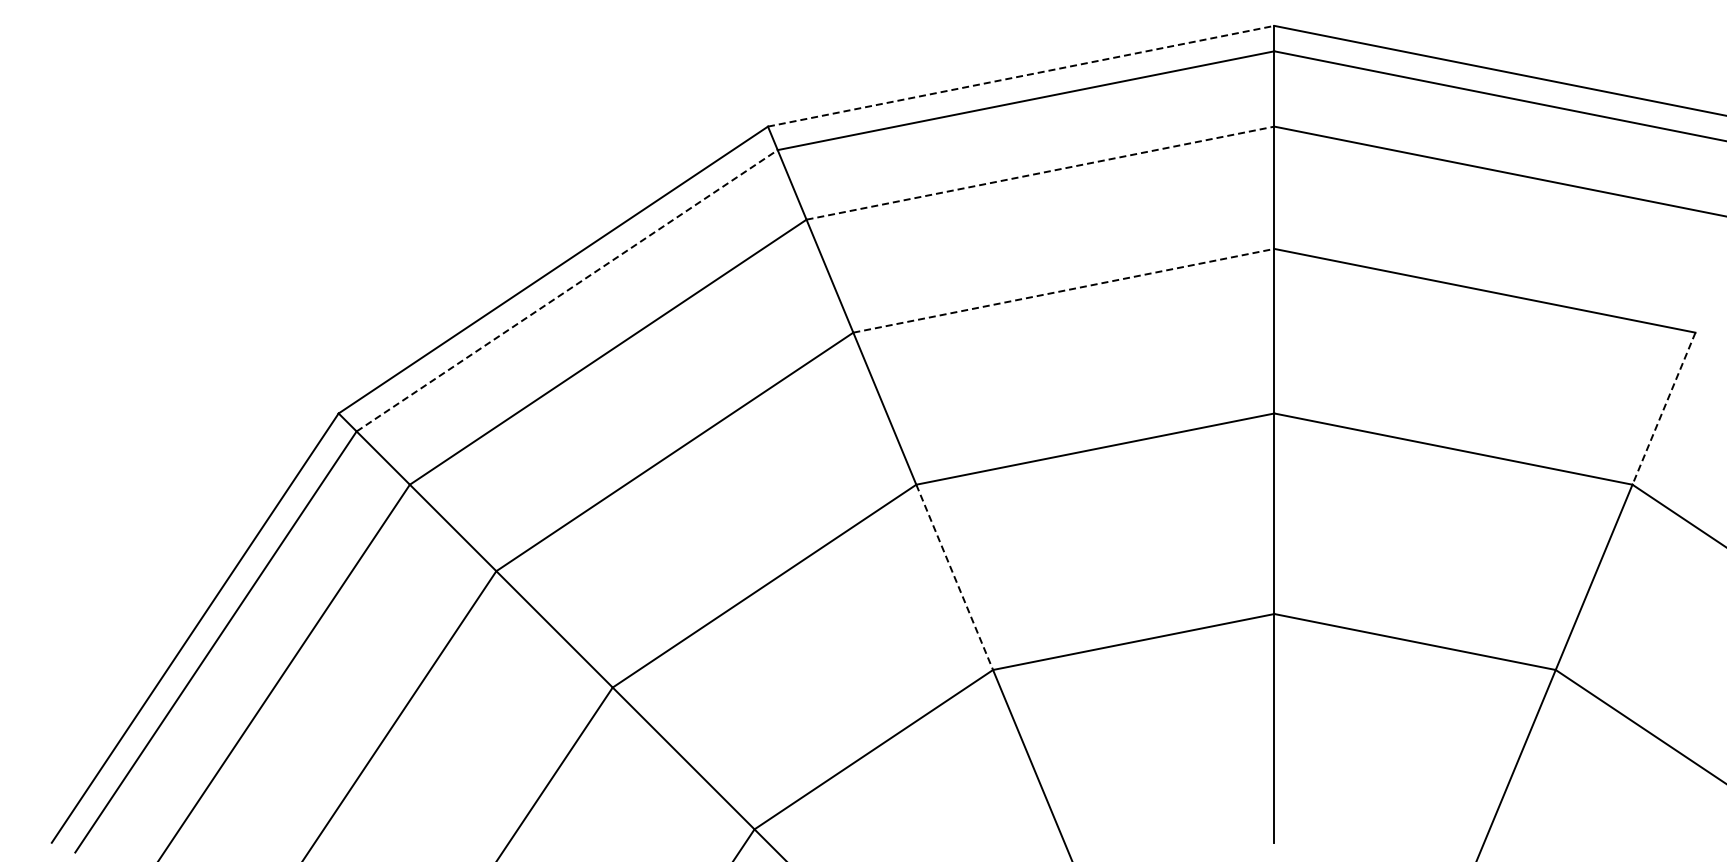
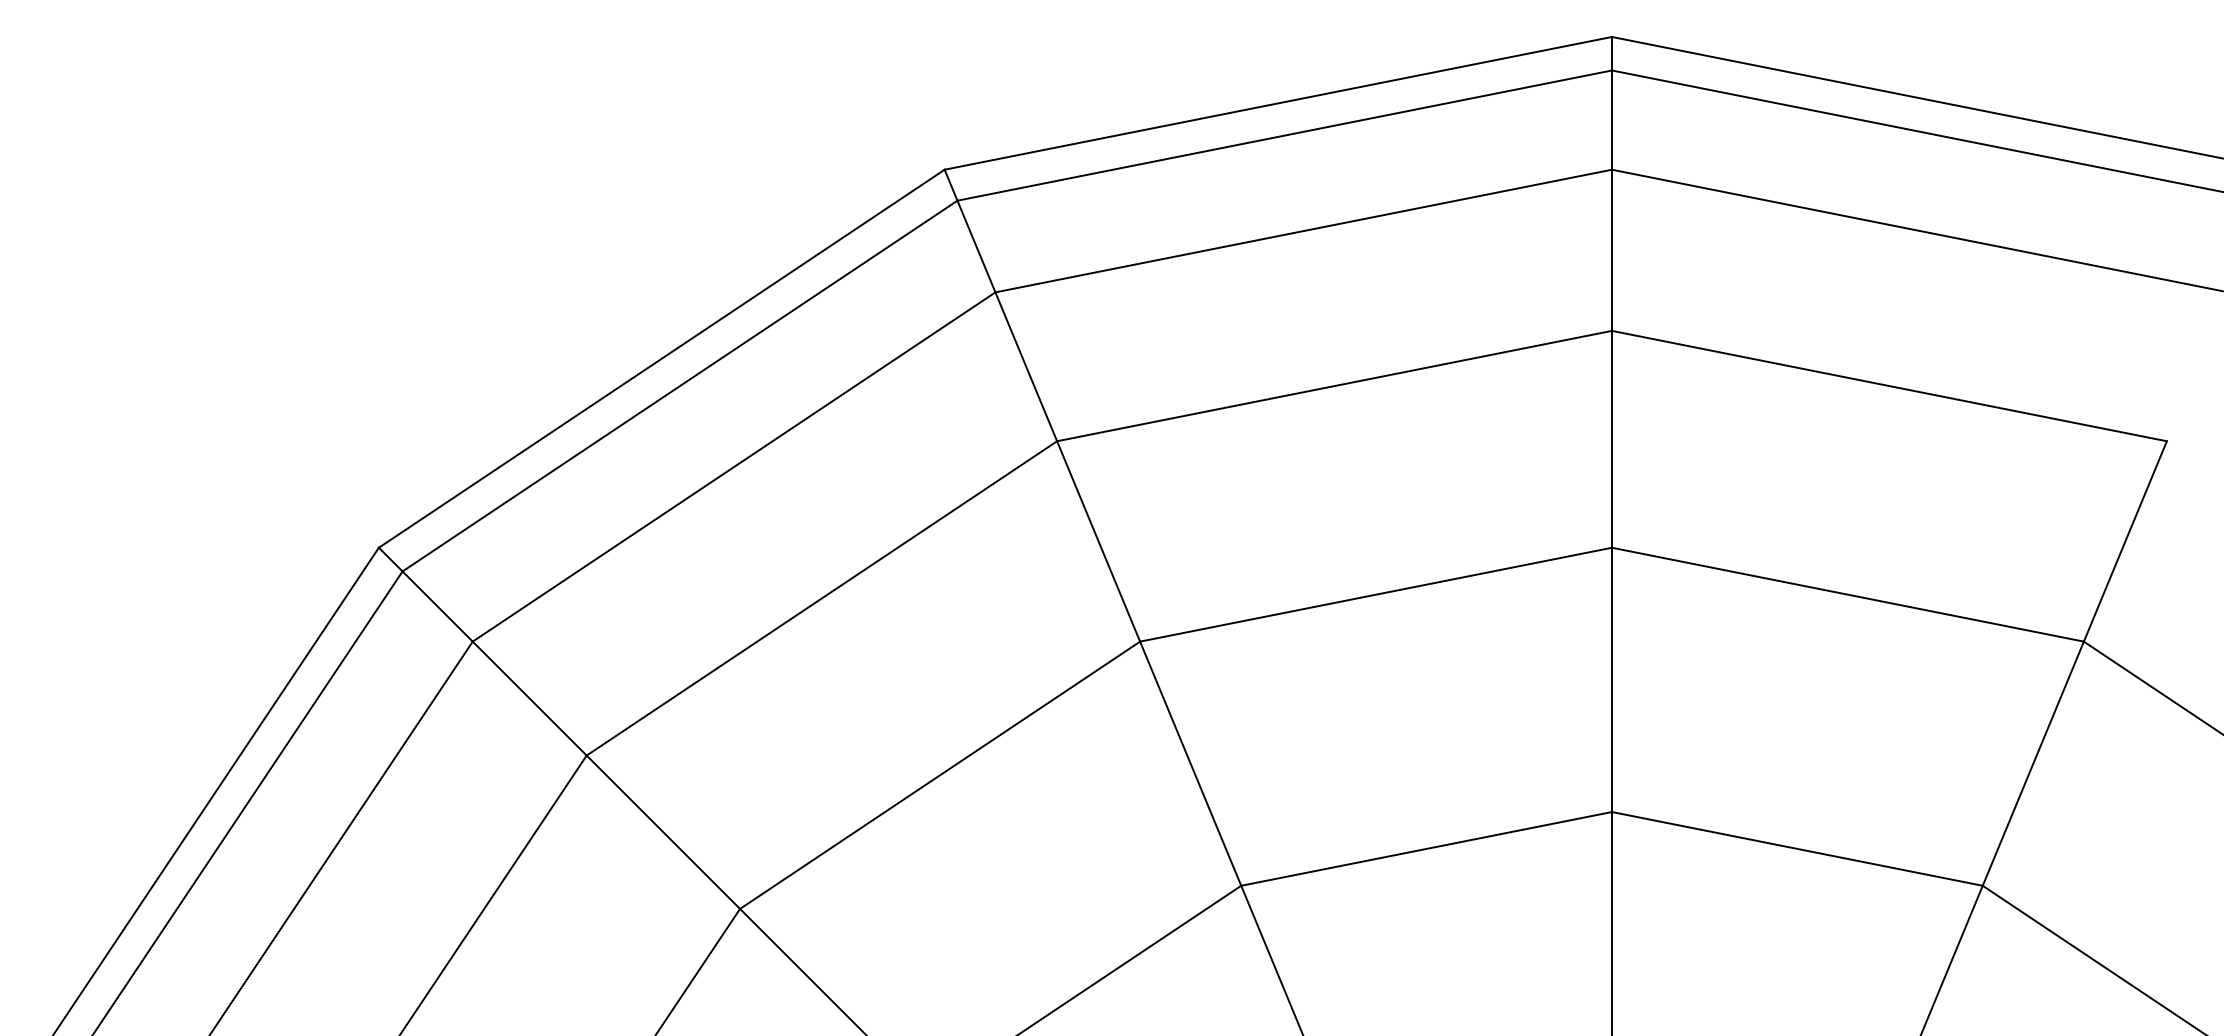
line: (1021, 76) -> (1278, 103), dashed -> solid
line: (1040, 173) -> (1303, 231), dashed -> solid
line: (567, 290) -> (680, 385), dashed -> solid
line: (1063, 290) -> (1334, 385), dashed -> solid
line: (1663, 409) -> (2124, 542), dashed -> solid
line: (954, 577) -> (1190, 763), dashed -> solid

